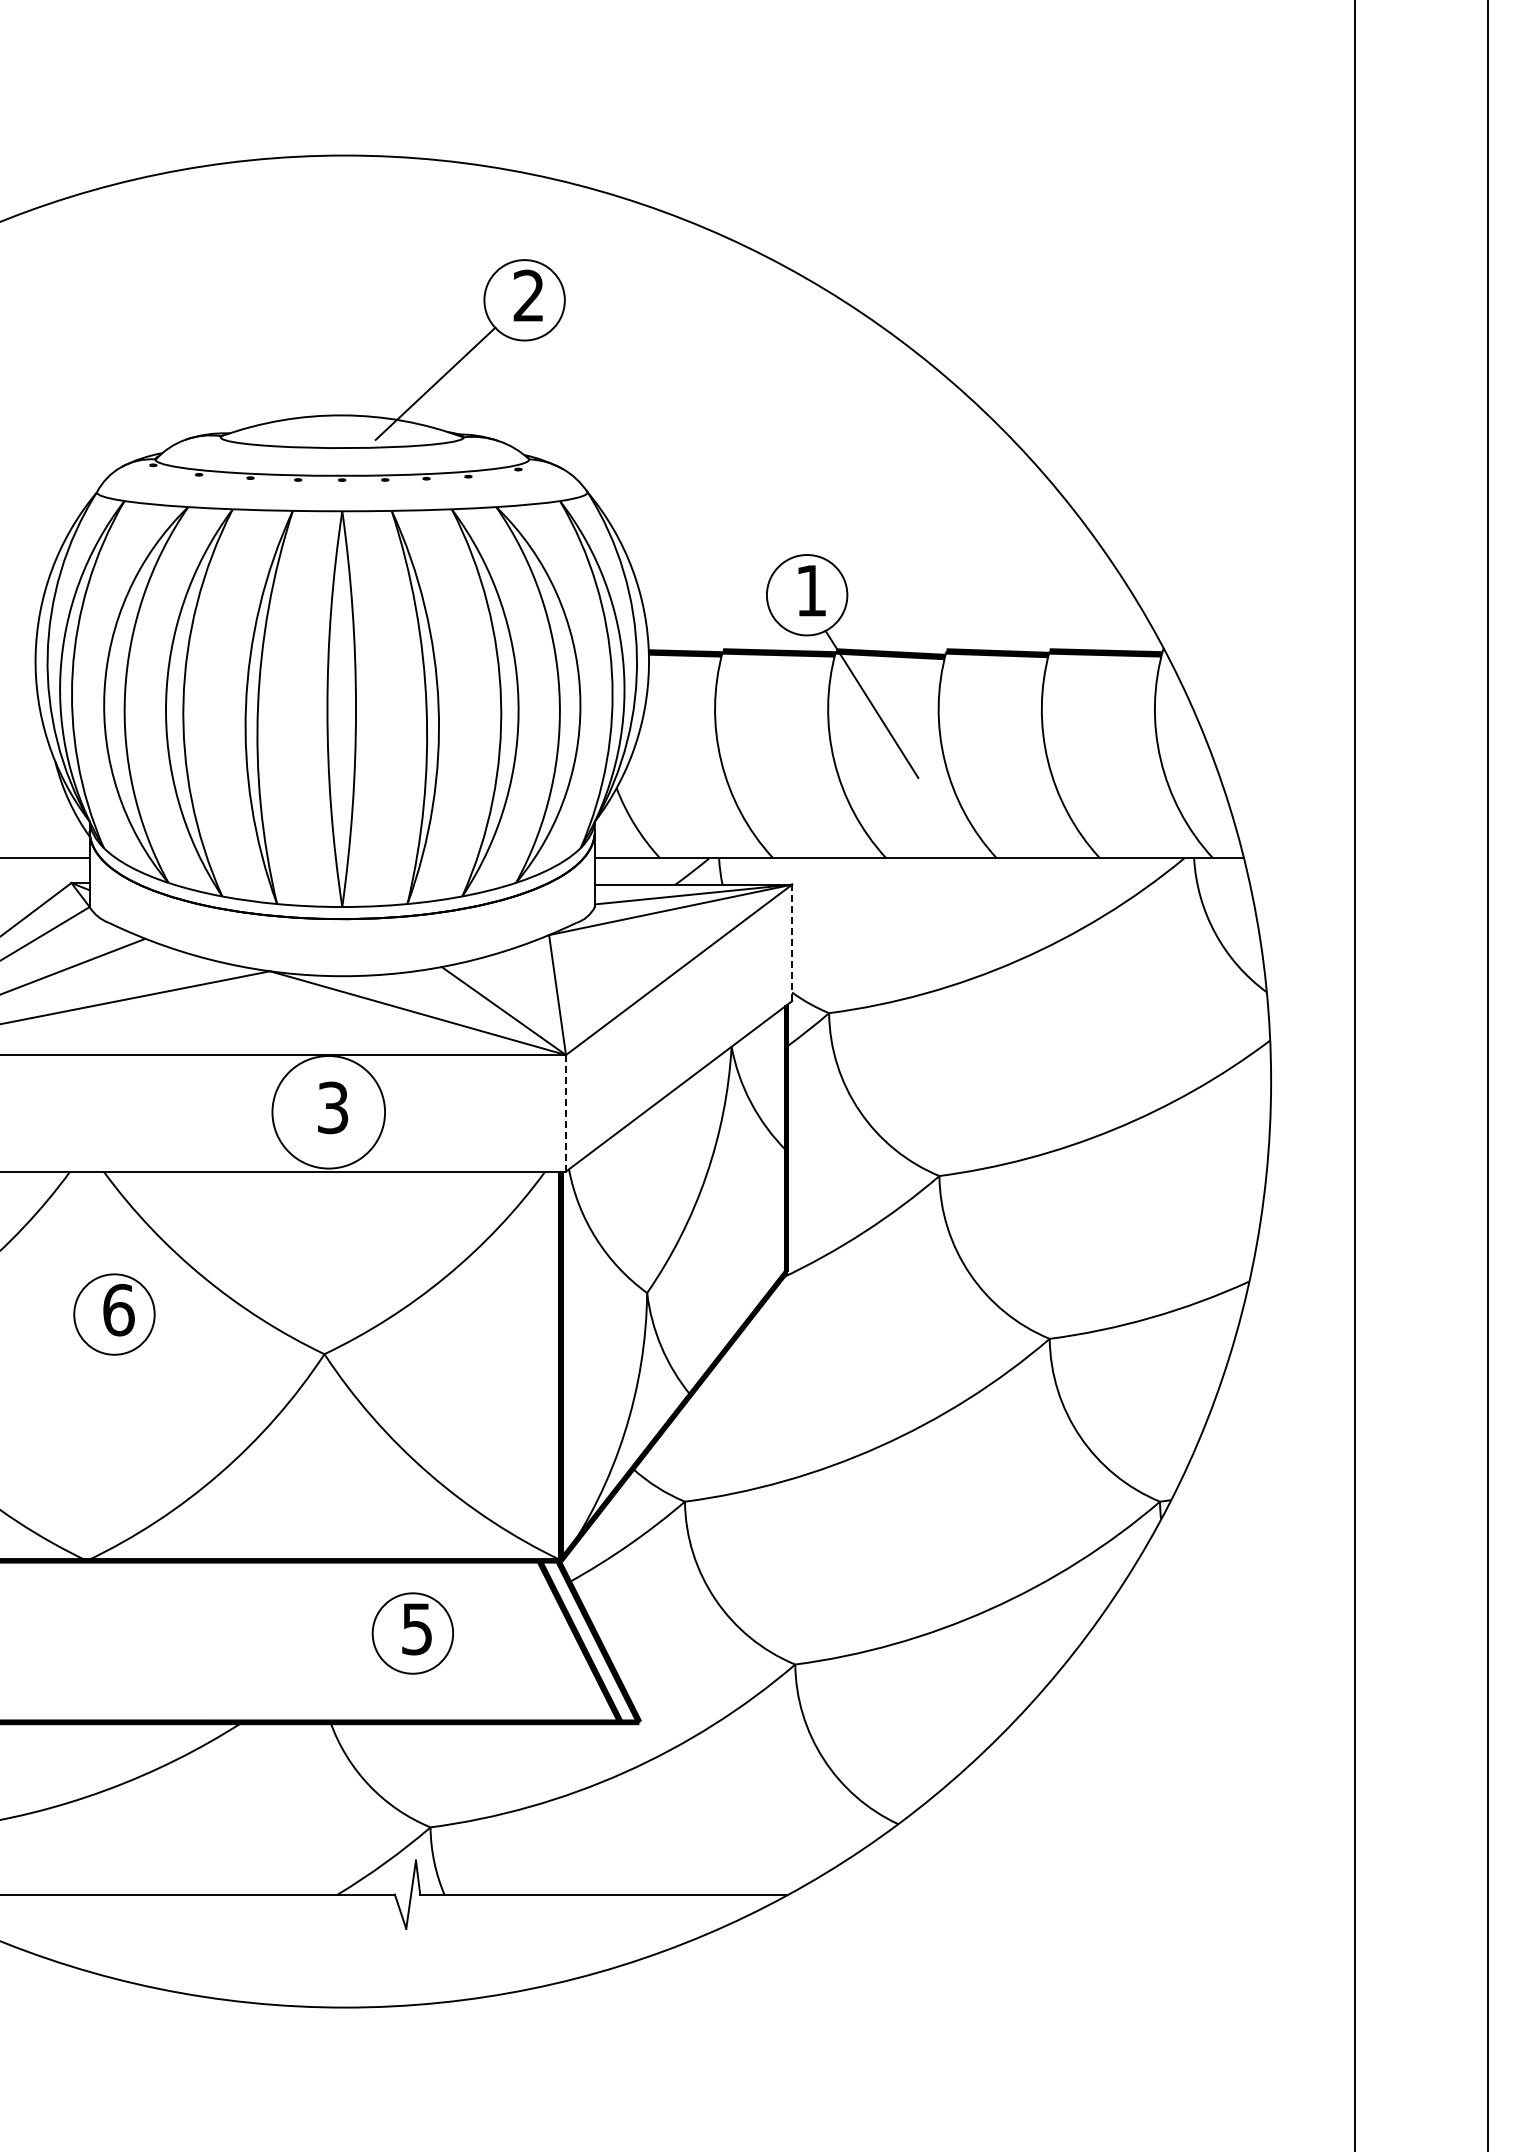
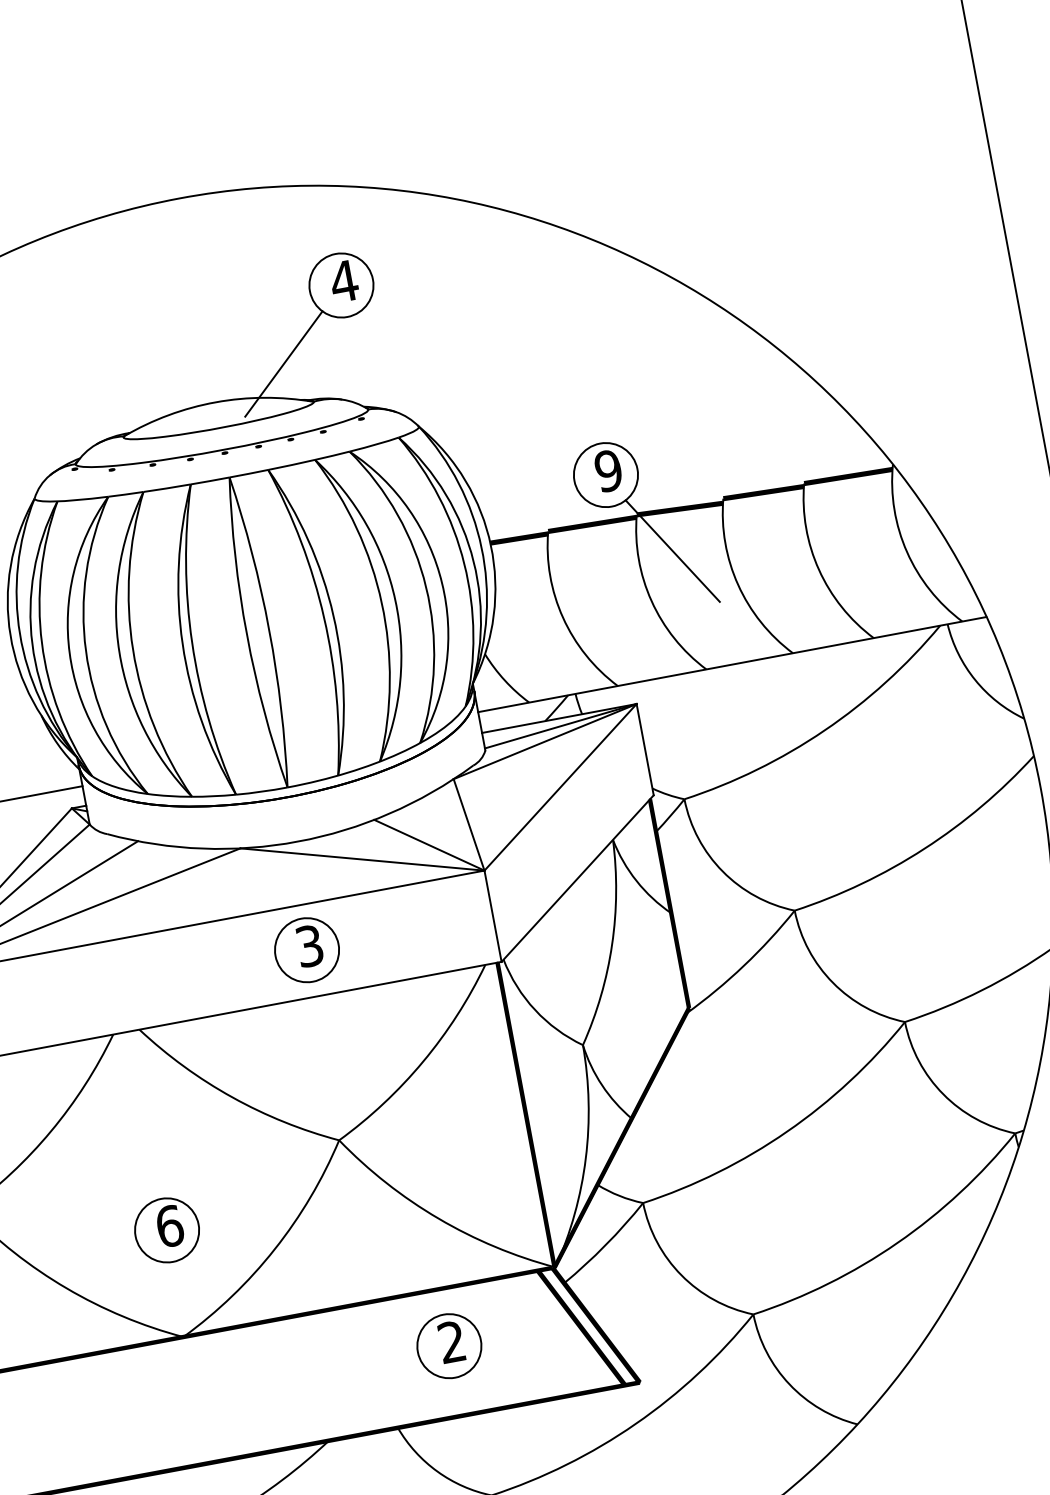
text: (528, 295) -> (343, 281), 2 -> 4
text: (811, 590) -> (608, 470), 1 -> 9
line: (792, 942) -> (645, 749), dashed -> solid
circle: (328, 1112) -> (306, 950), size x0.71
line: (566, 1112) -> (493, 915), dashed -> solid
part: (114, 1314) -> (167, 1230), moved
text: (416, 1628) -> (451, 1341), 5 -> 2

